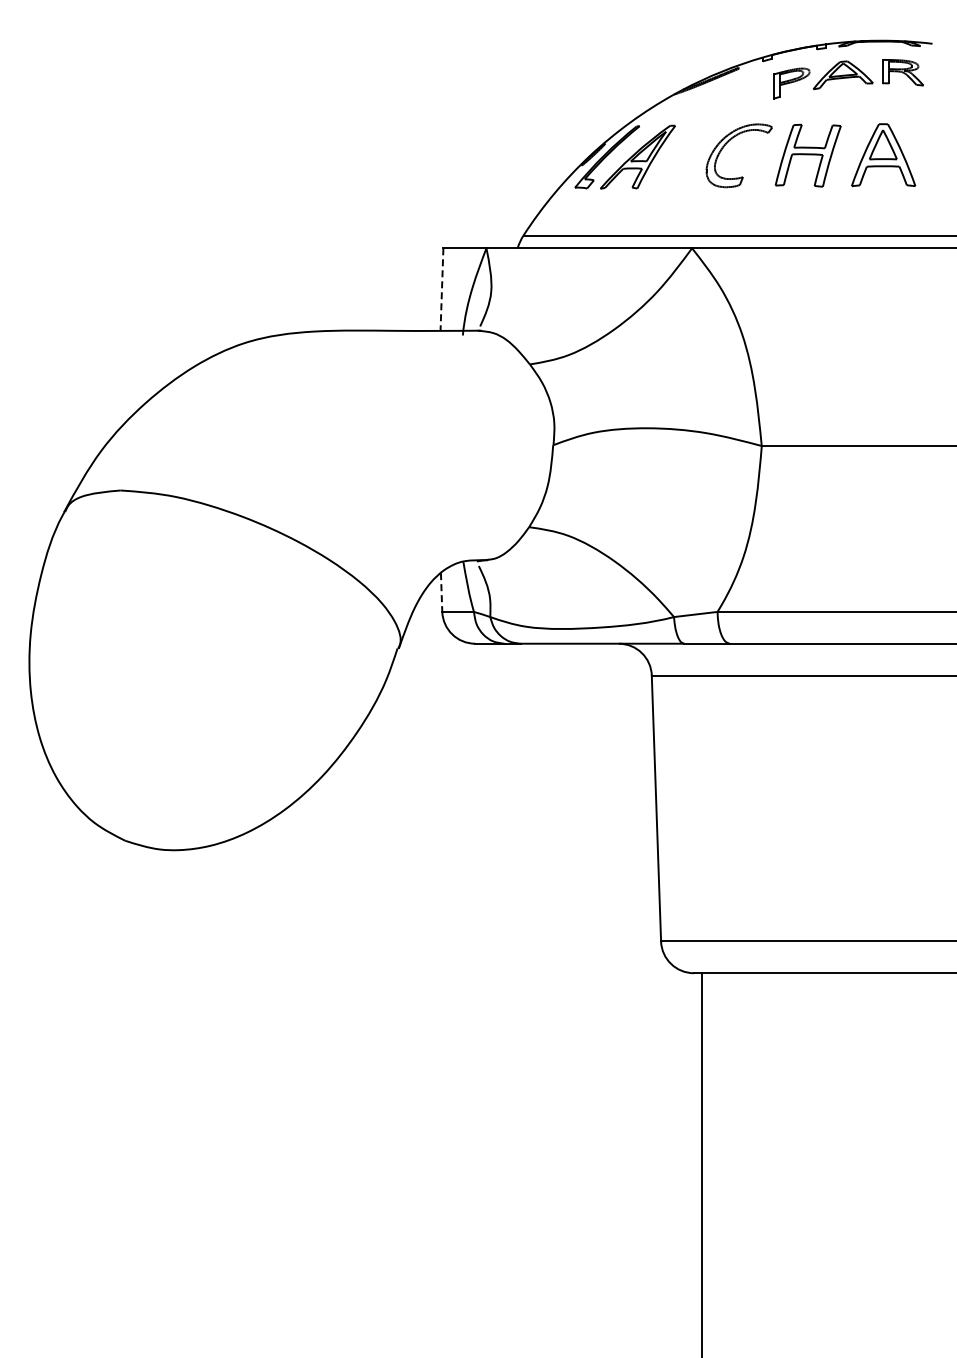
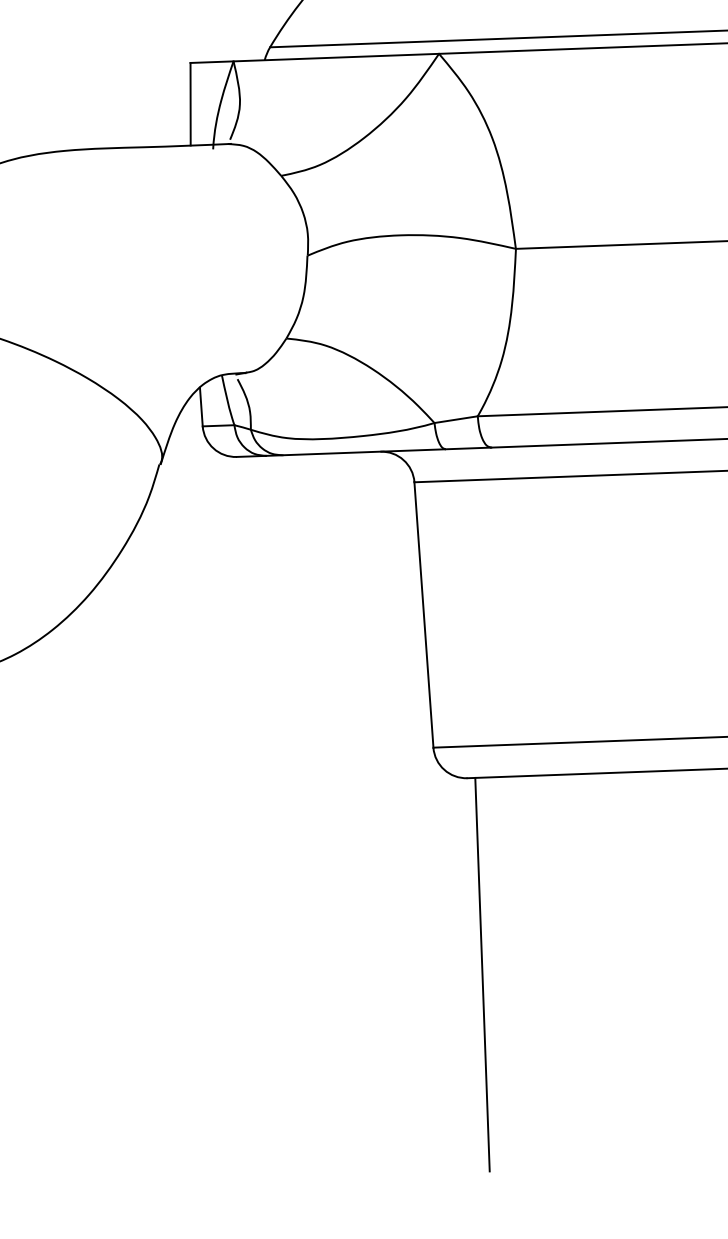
line: (441, 290) -> (190, 105), dashed -> solid
line: (441, 593) -> (201, 408), dashed -> solid

